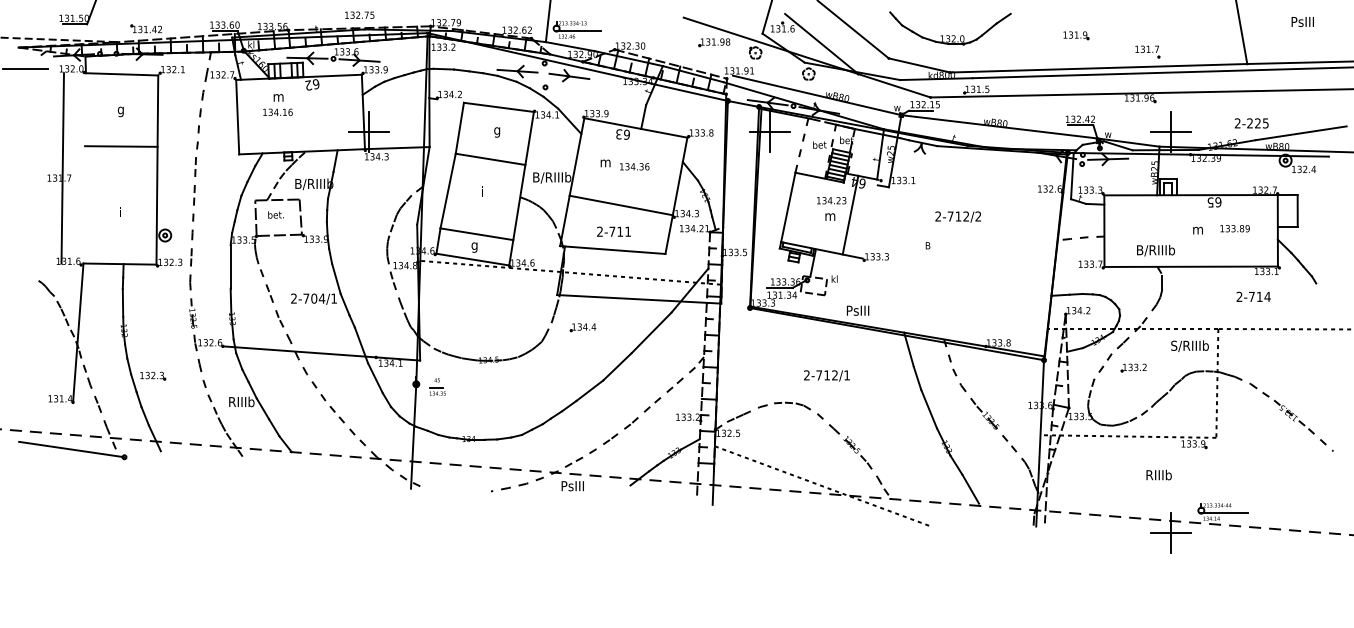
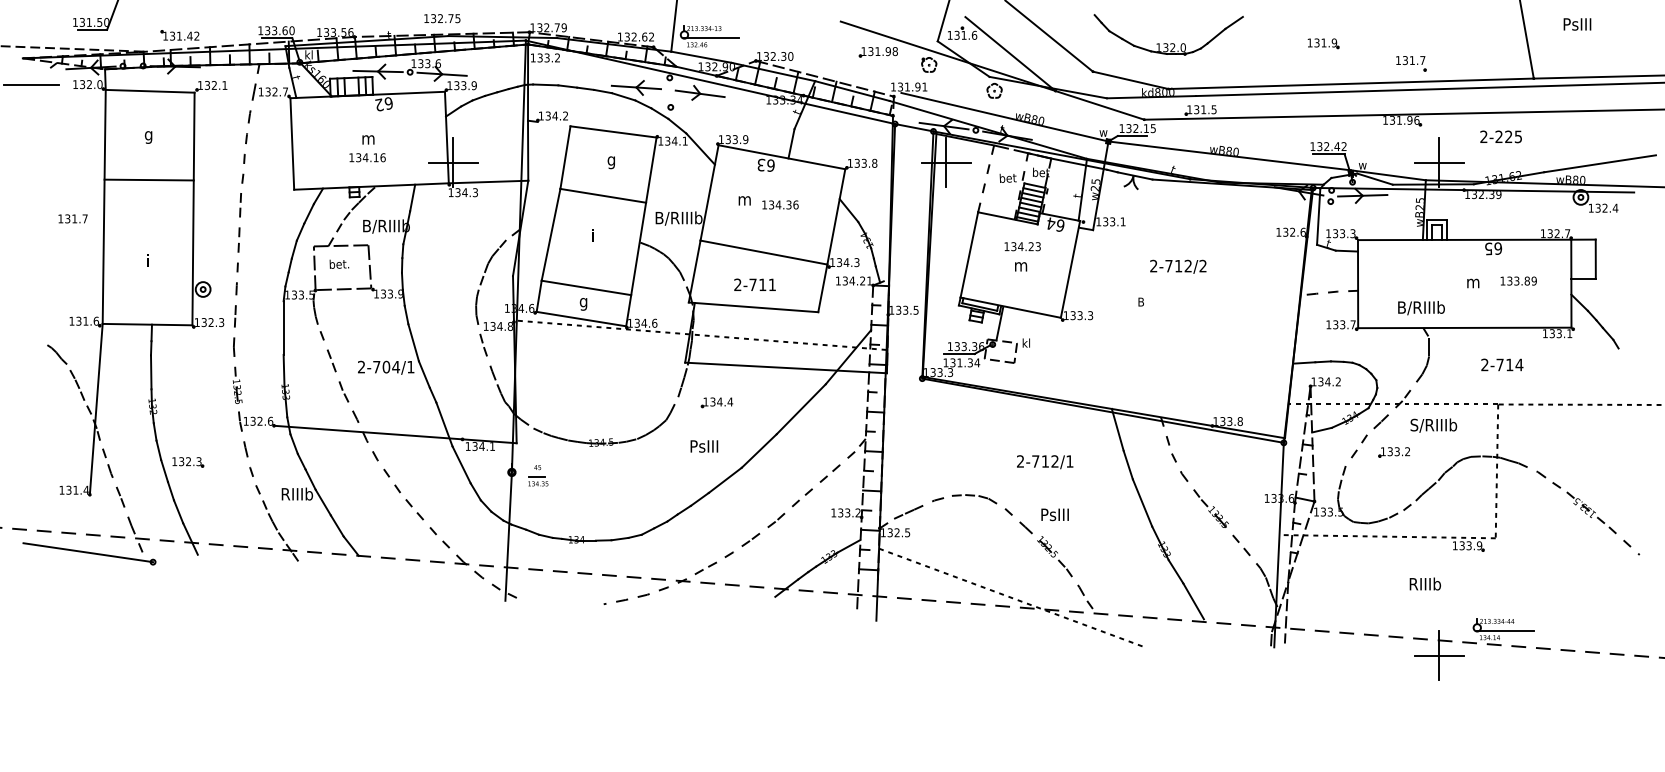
text: (1302, 22) -> (1577, 25), moved
text: (277, 104) -> (367, 148), moved
text: (1251, 123) -> (1500, 136), moved
line: (62, 168) -> (103, 207), moved
line: (850, 214) -> (1070, 268), moved
text: (1253, 296) -> (1502, 364), moved
text: (857, 310) -> (1054, 514), moved
text: (1189, 345) -> (1433, 424), moved
text: (826, 375) -> (1044, 461), moved
text: (572, 486) -> (703, 446), moved

